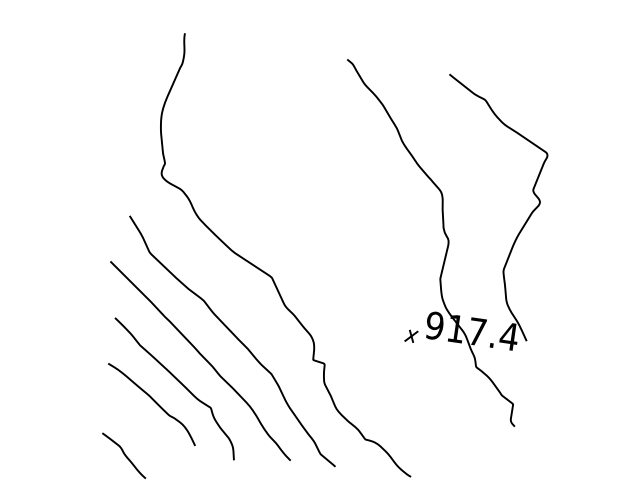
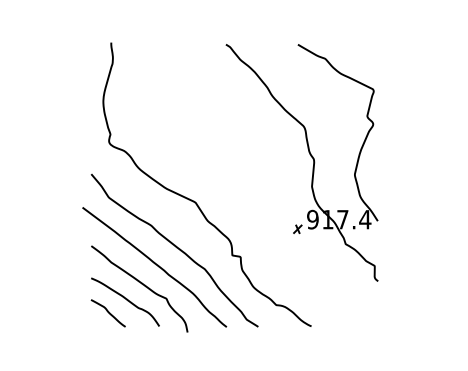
curve: (123, 454) -> (107, 312), moved

